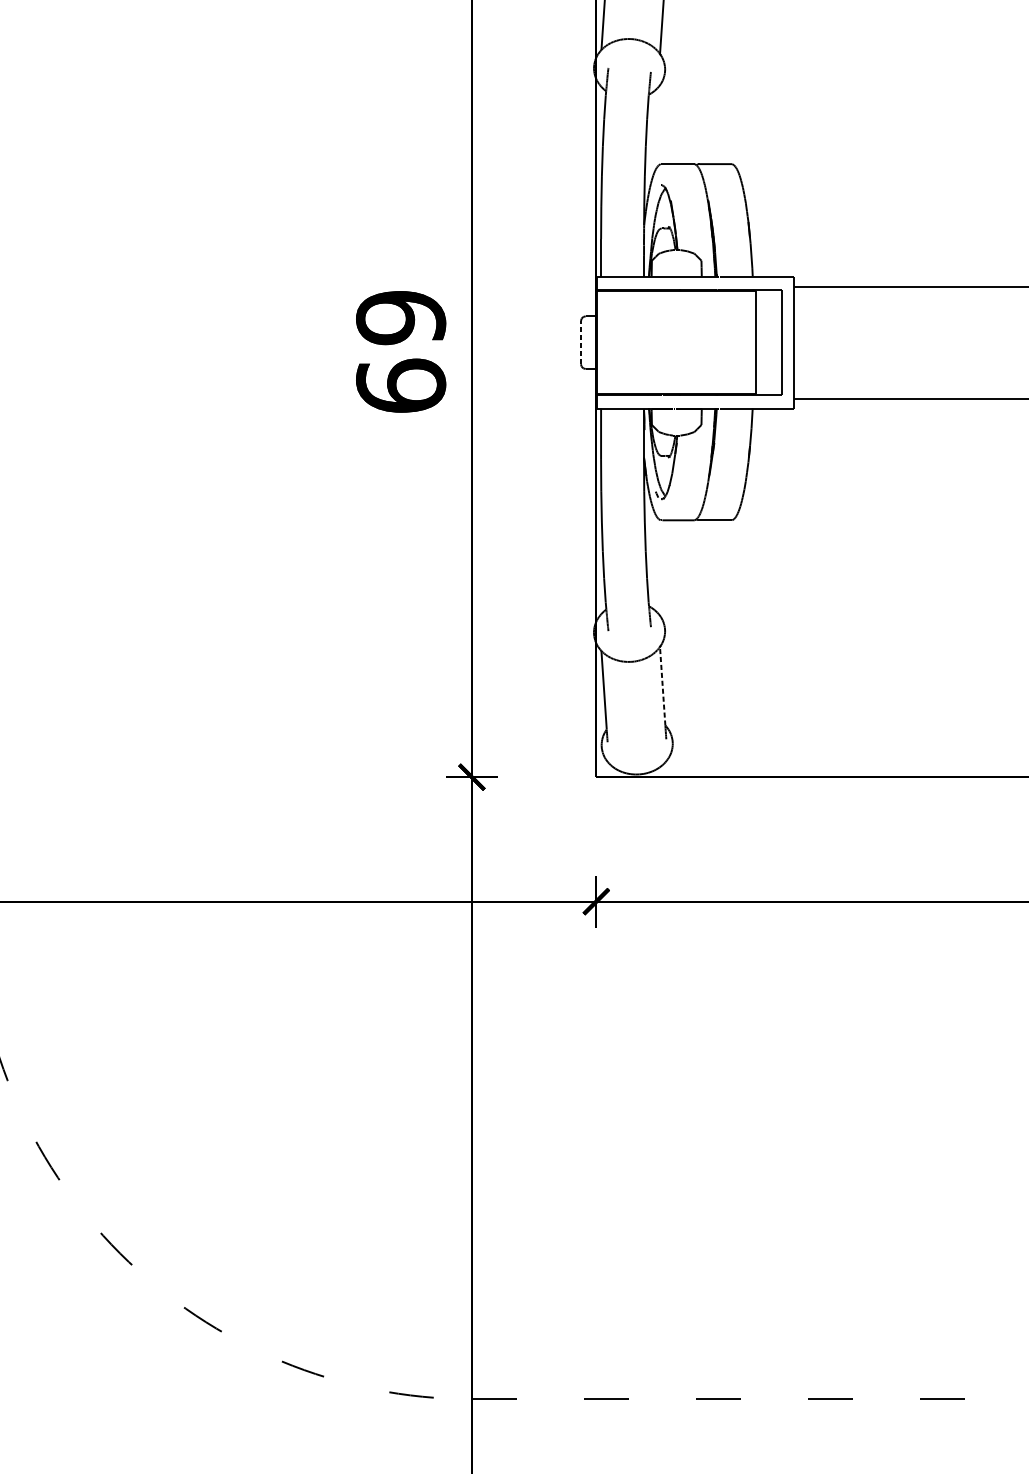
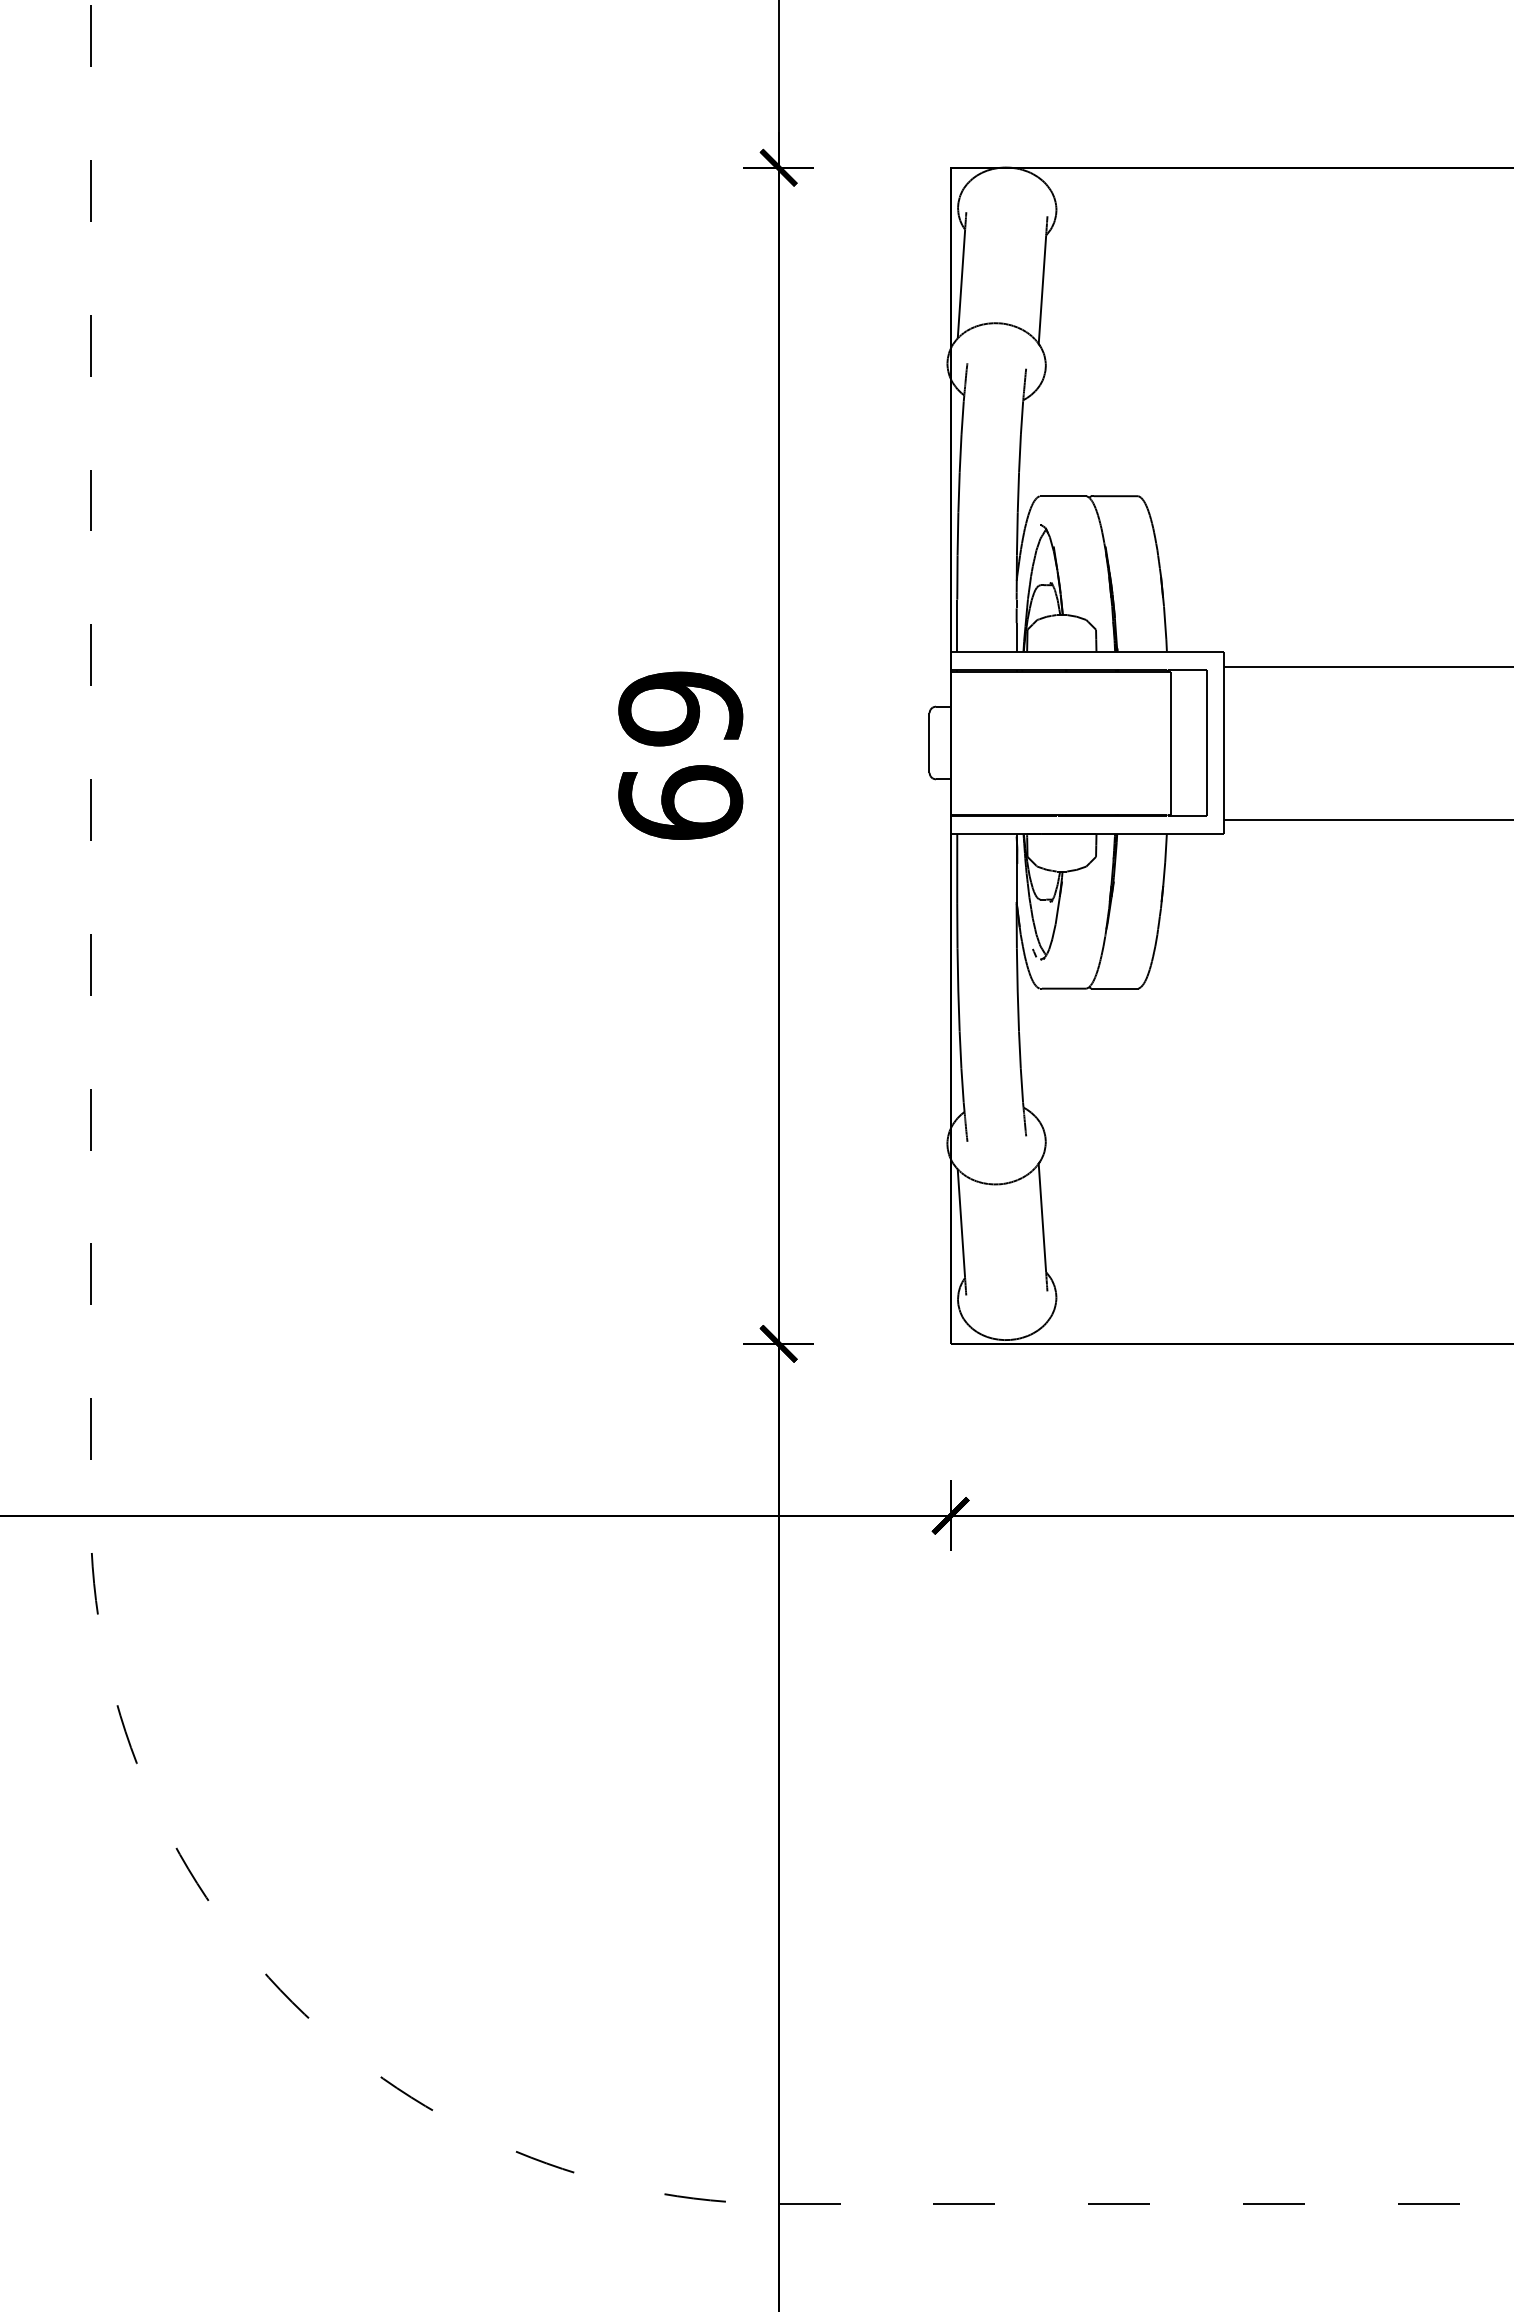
line: (581, 343) -> (929, 743), dashed -> solid
line: (662, 685) -> (1042, 1217), dashed -> solid

